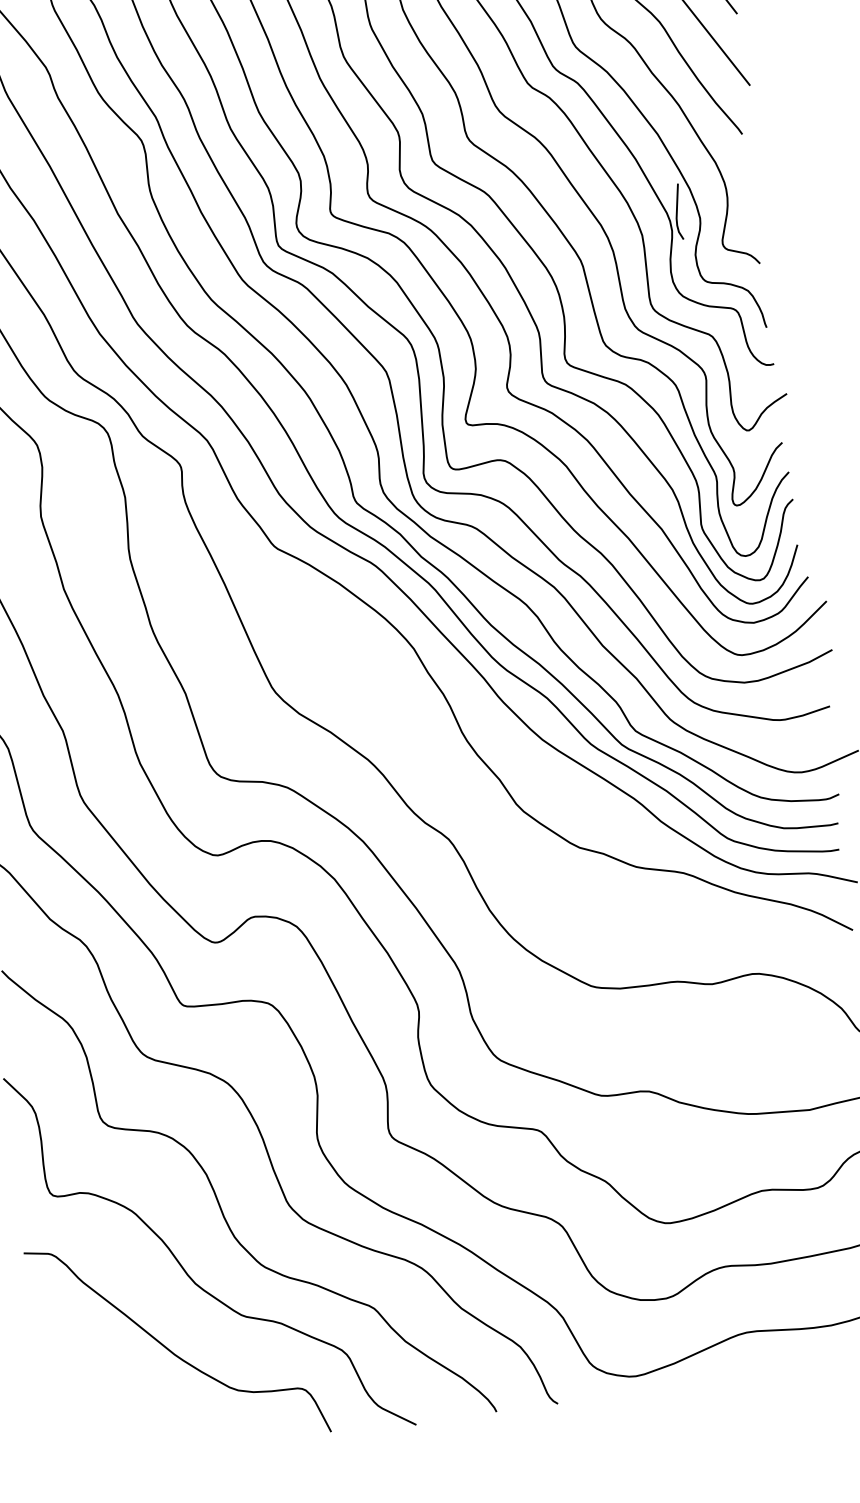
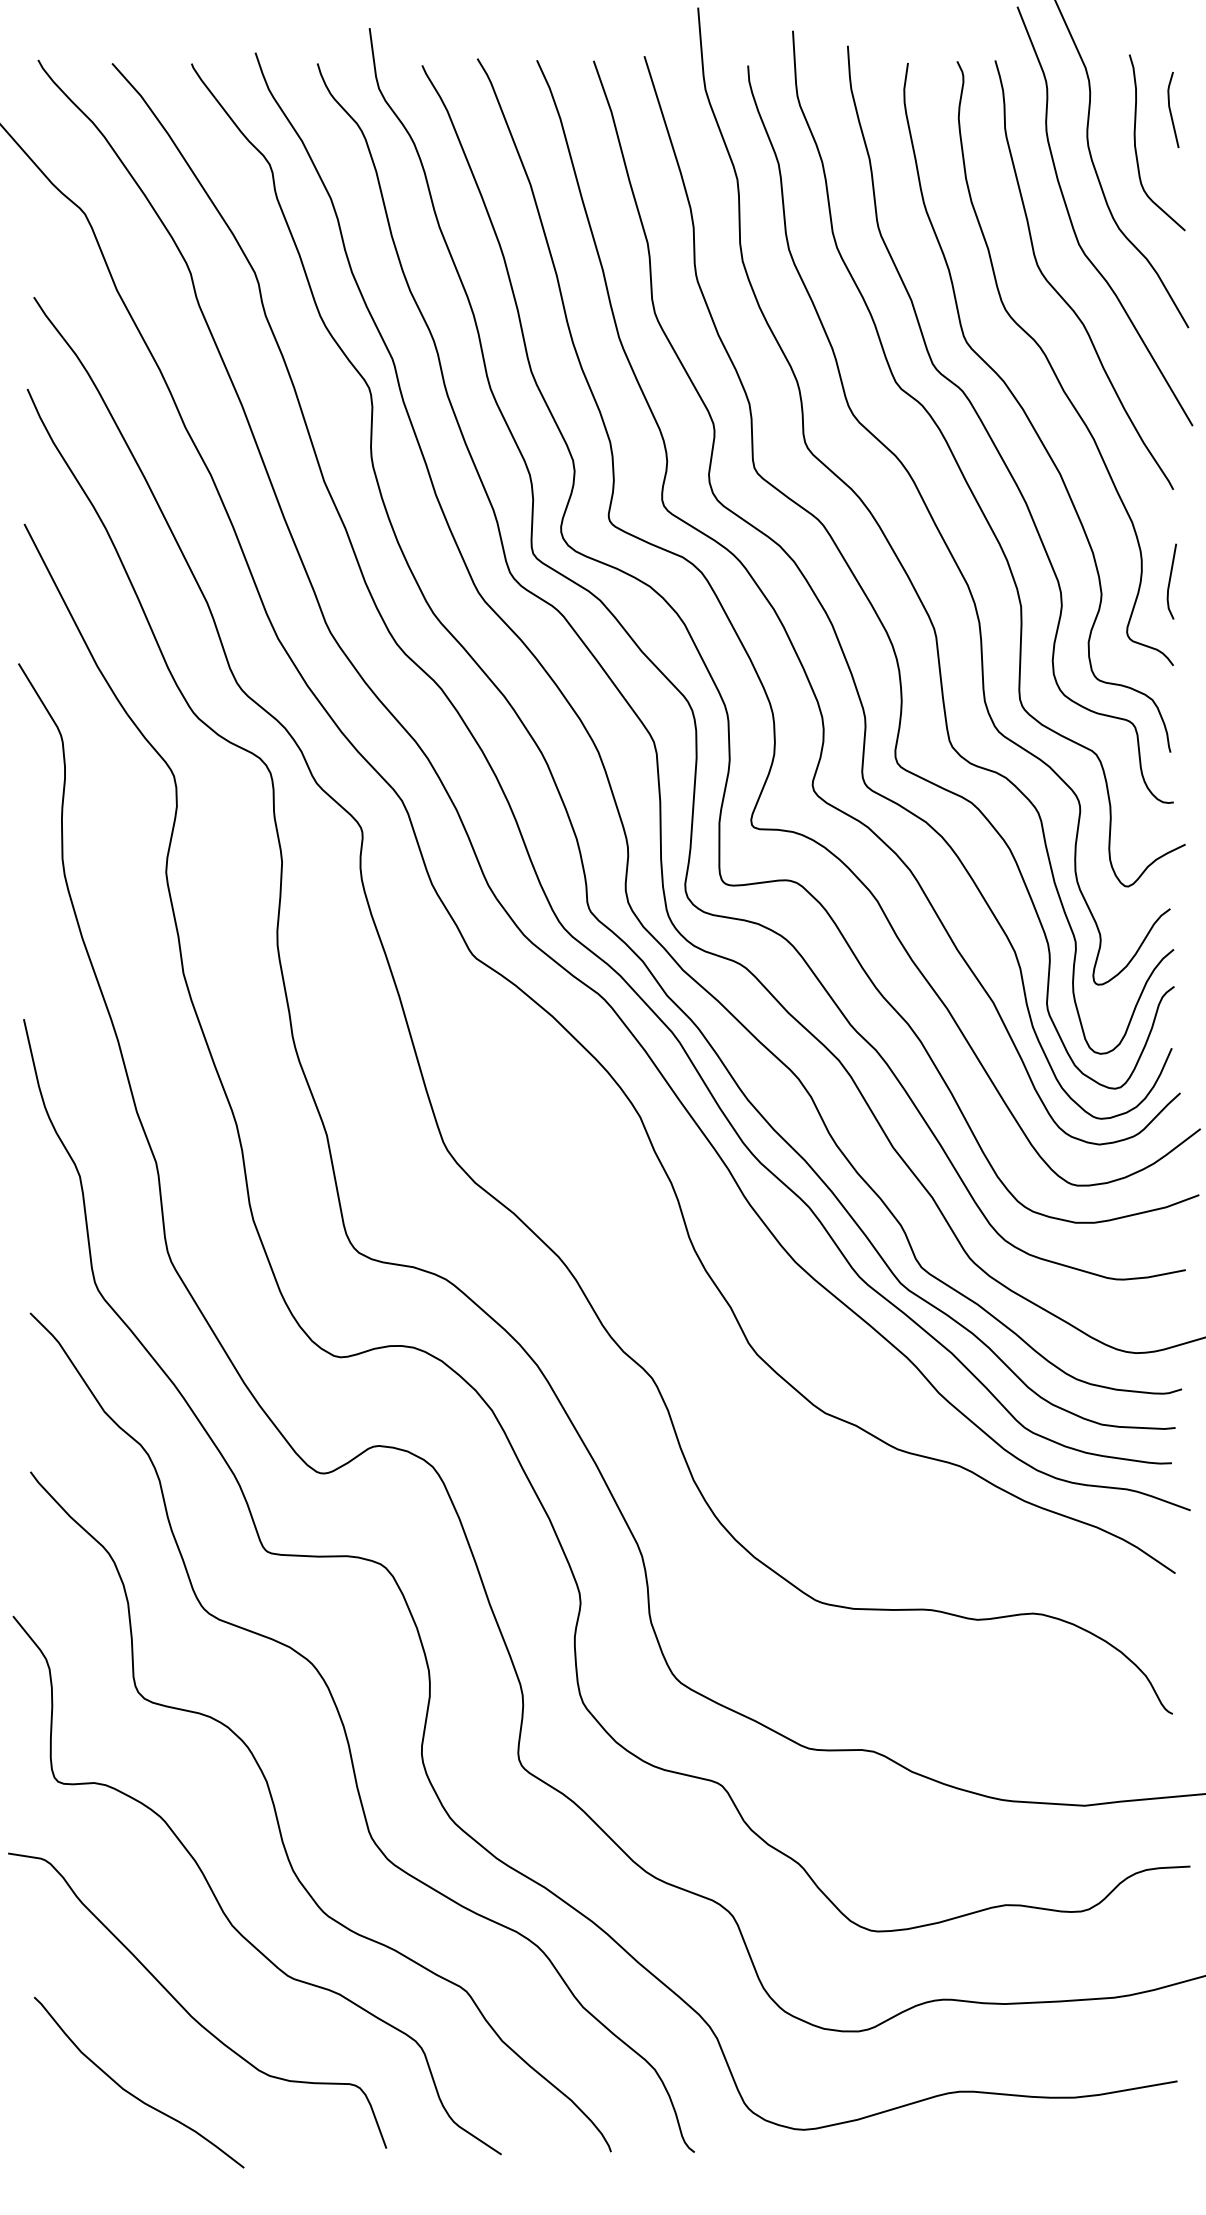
line: (677, 211) -> (1170, 581), moved
curve: (140, 1417) -> (133, 2094), added

